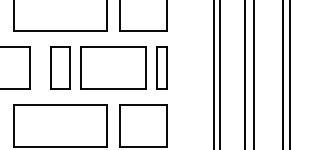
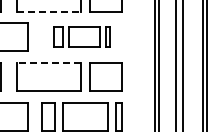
line: (60, 31) -> (48, 11), solid -> dashed
part: (107, 67) -> (81, 36), size x0.7
line: (60, 104) -> (48, 62), solid -> dashed

